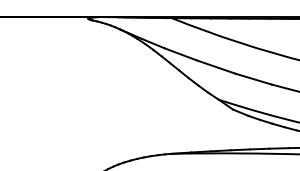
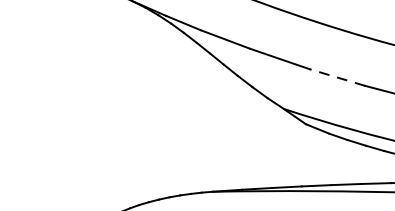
line: (253, 79) -> (337, 78), solid -> dashed

